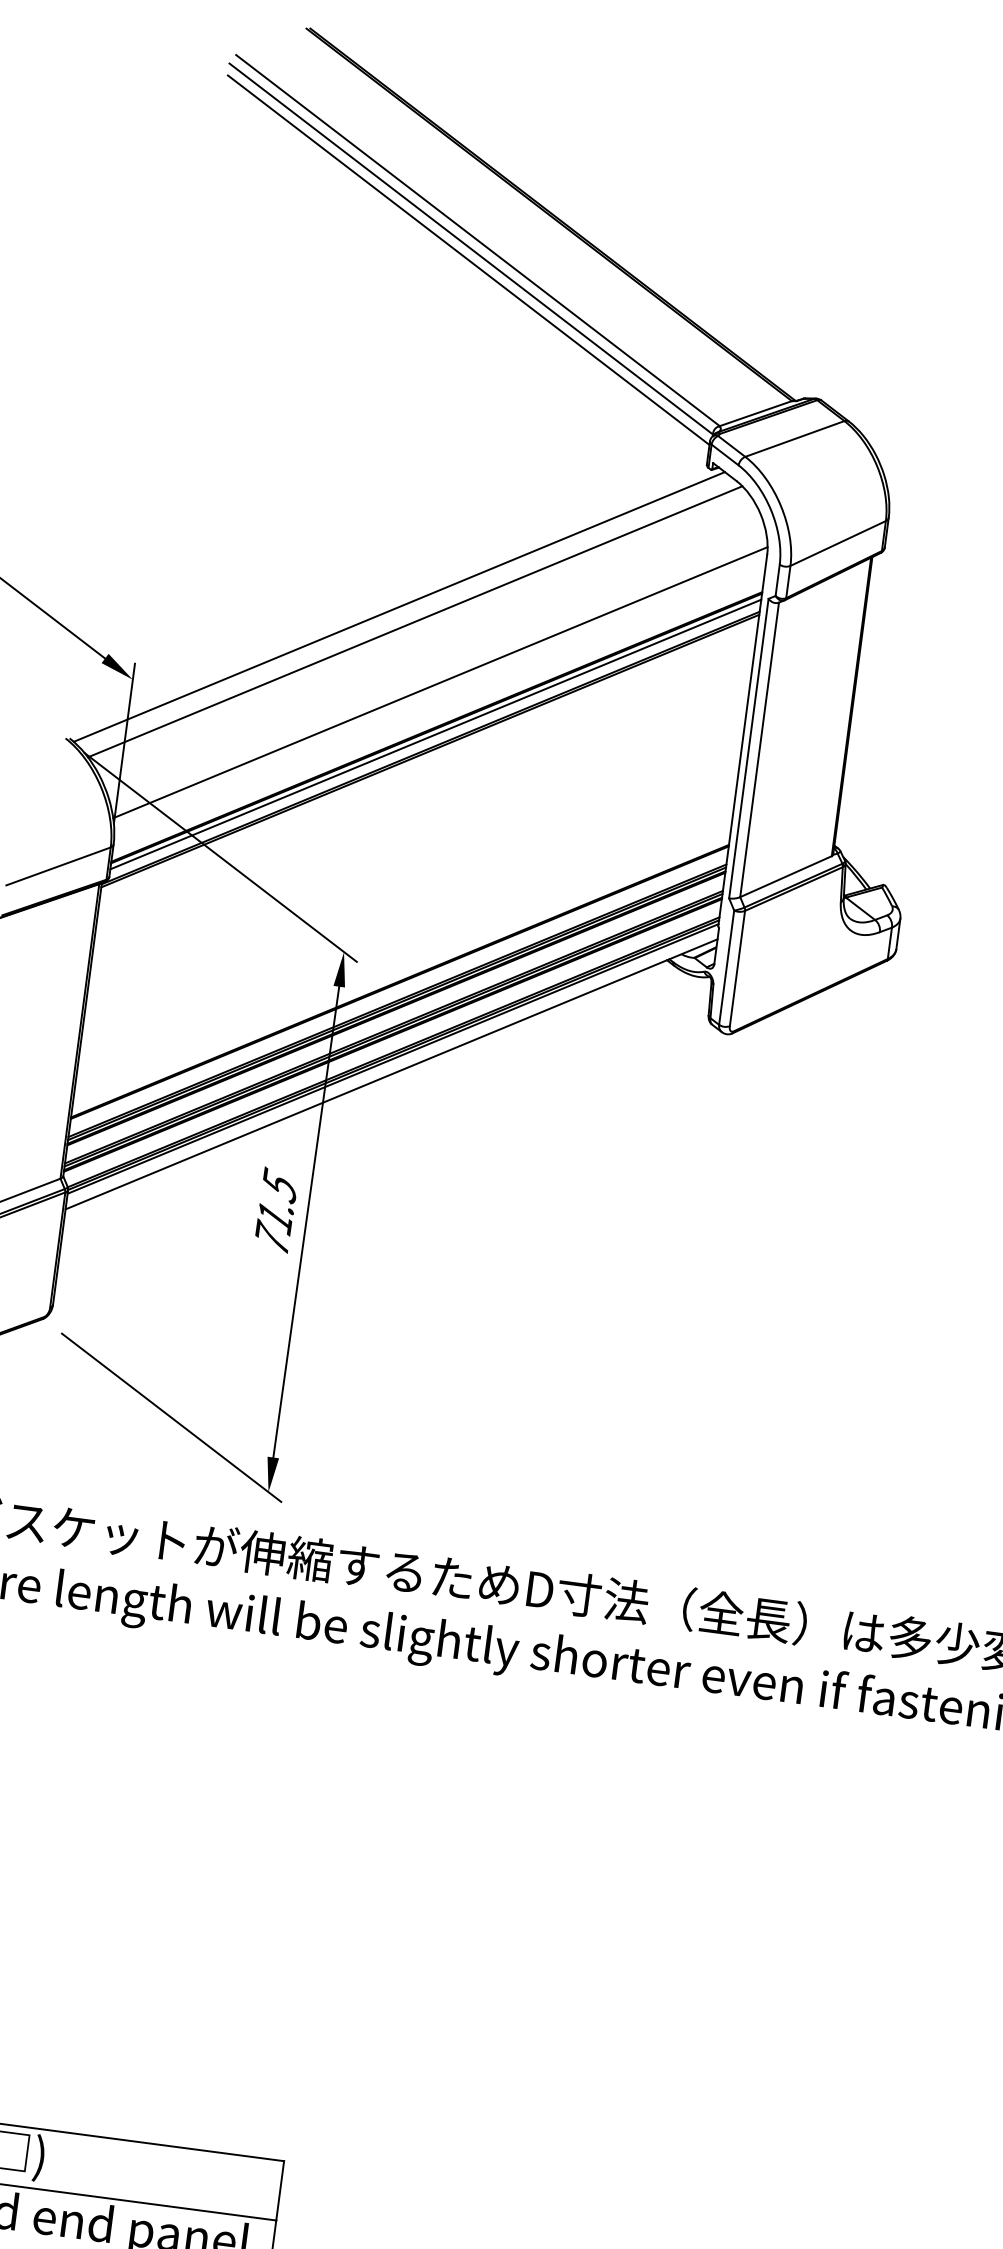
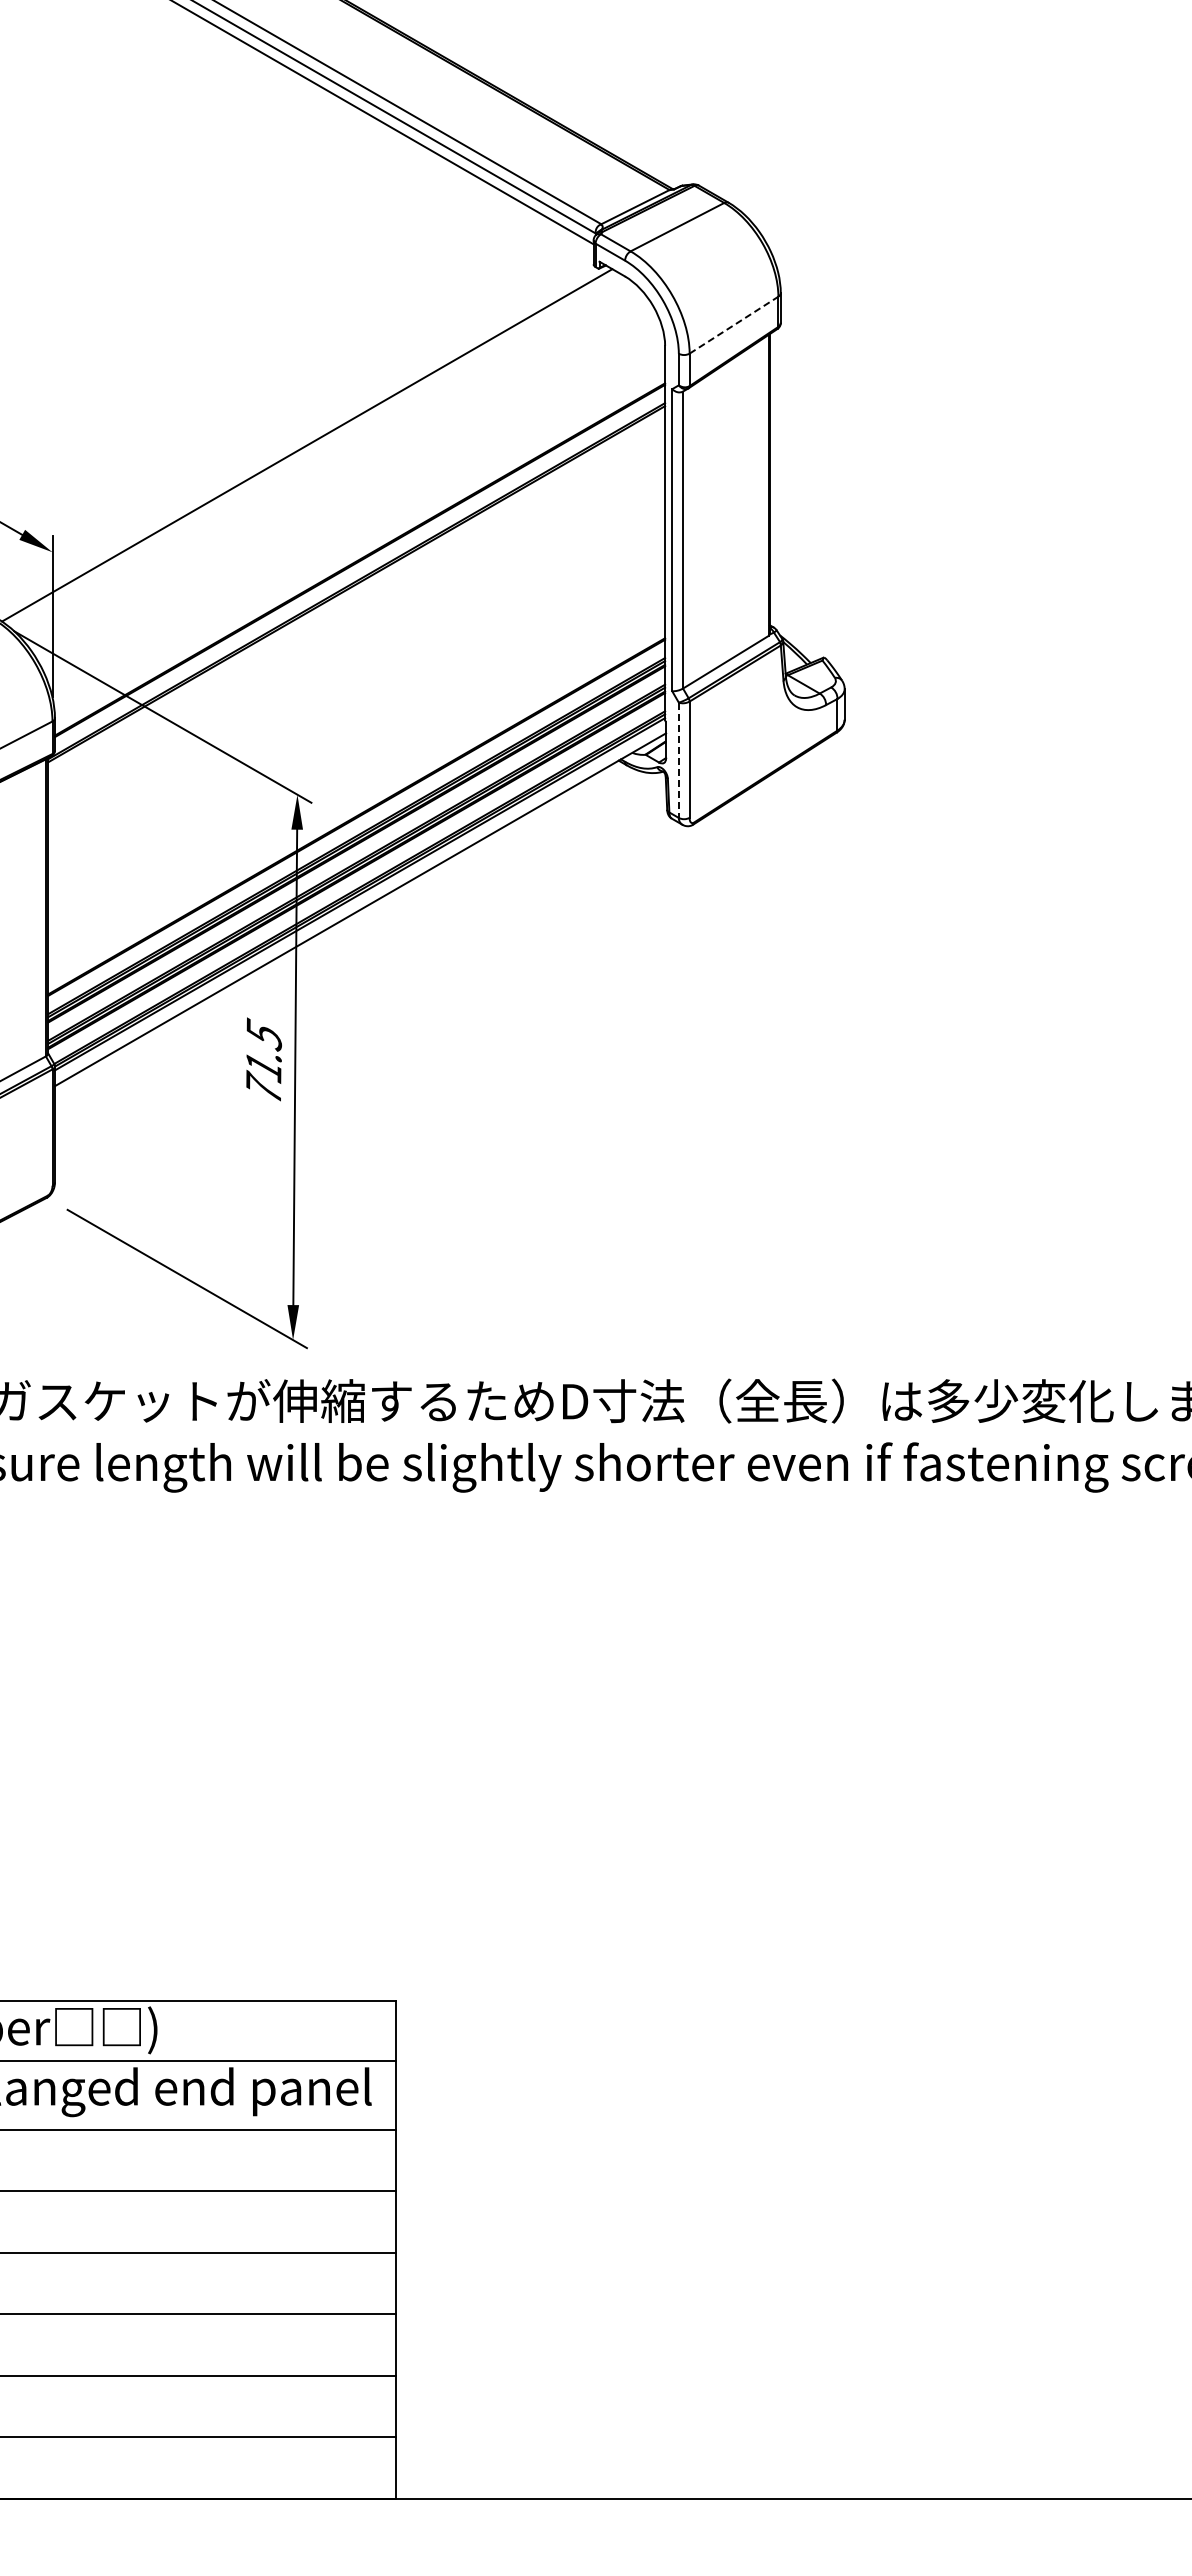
line: (838, 543) -> (734, 325), solid -> dashed
line: (414, 621) -> (324, 457), removed
line: (440, 682) -> (357, 514), removed
line: (435, 733) -> (359, 566), removed
line: (726, 967) -> (678, 760), solid -> dashed

